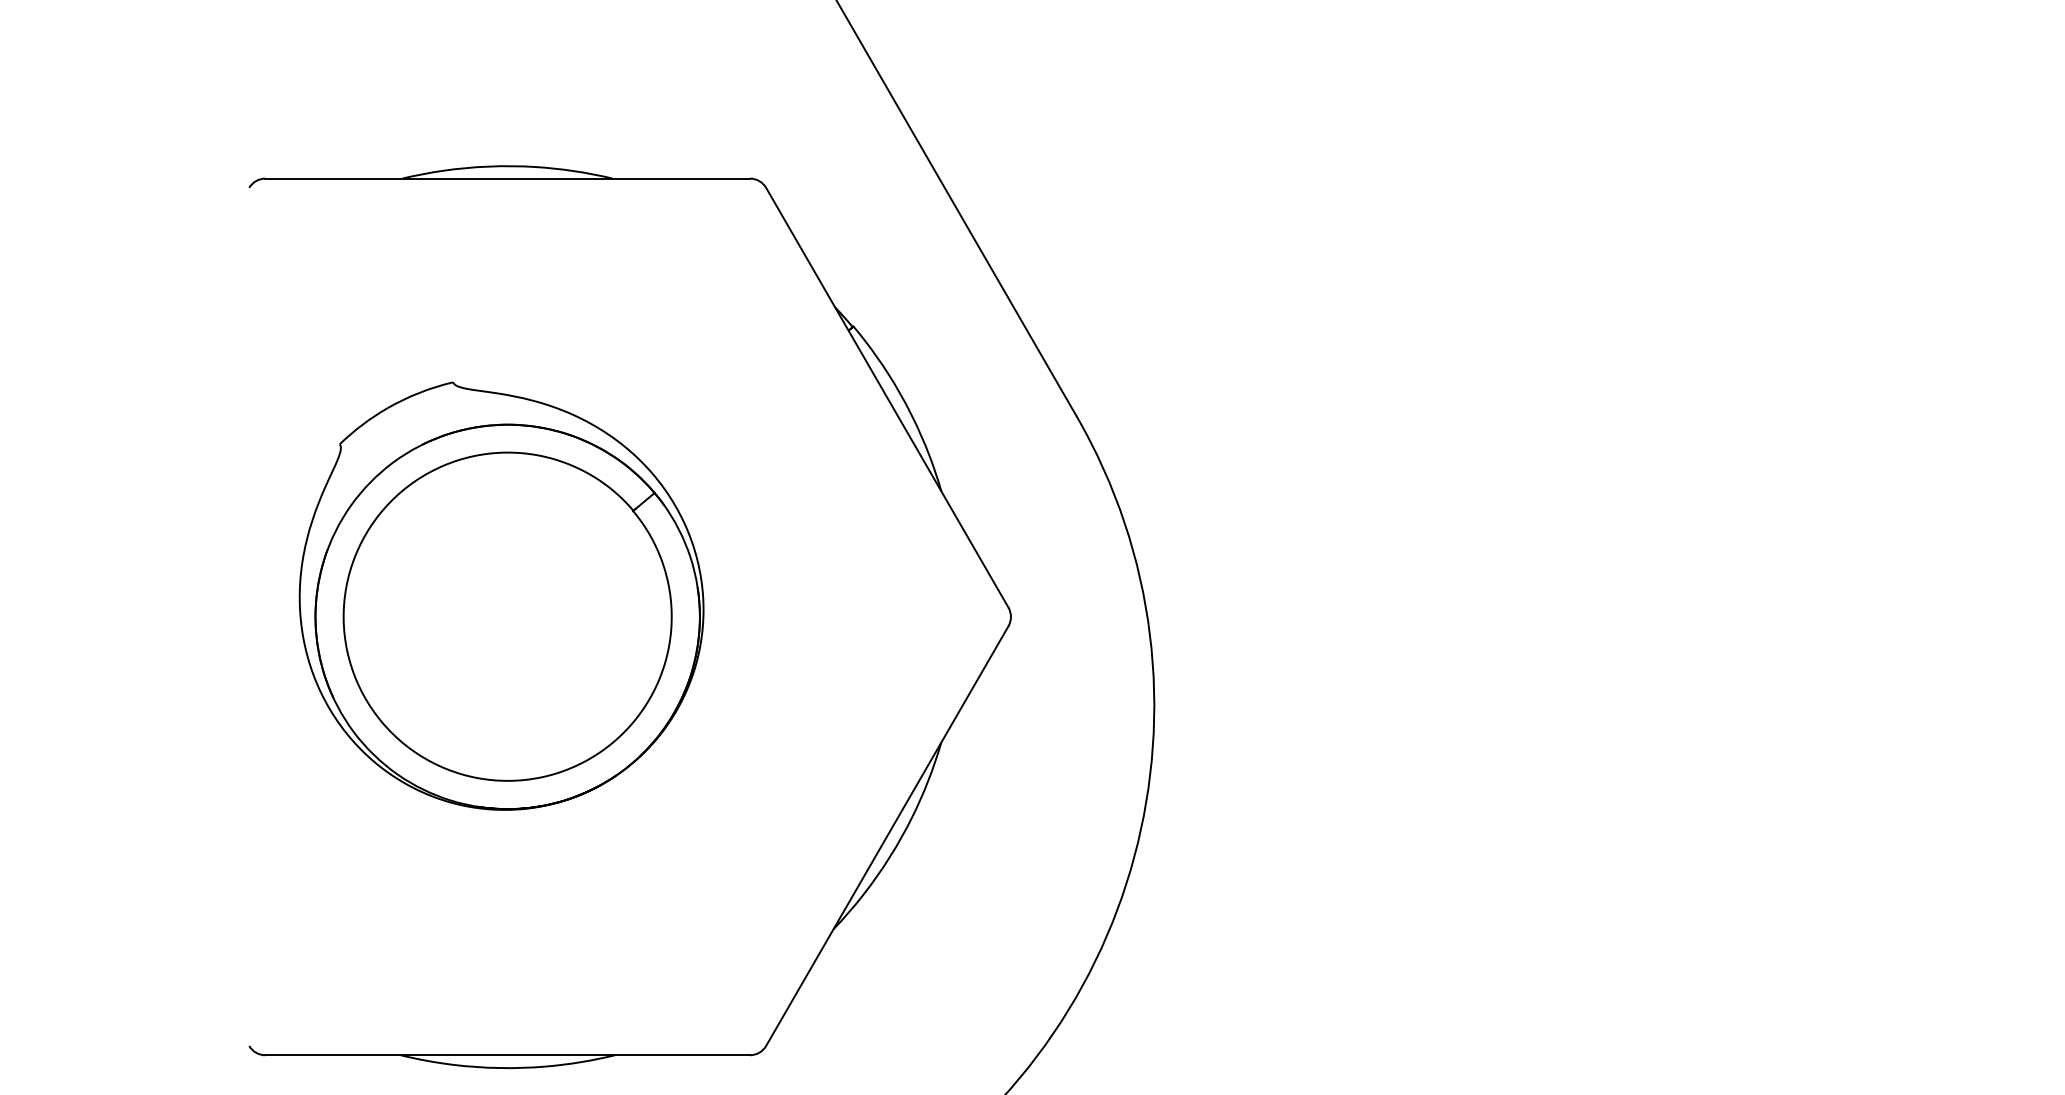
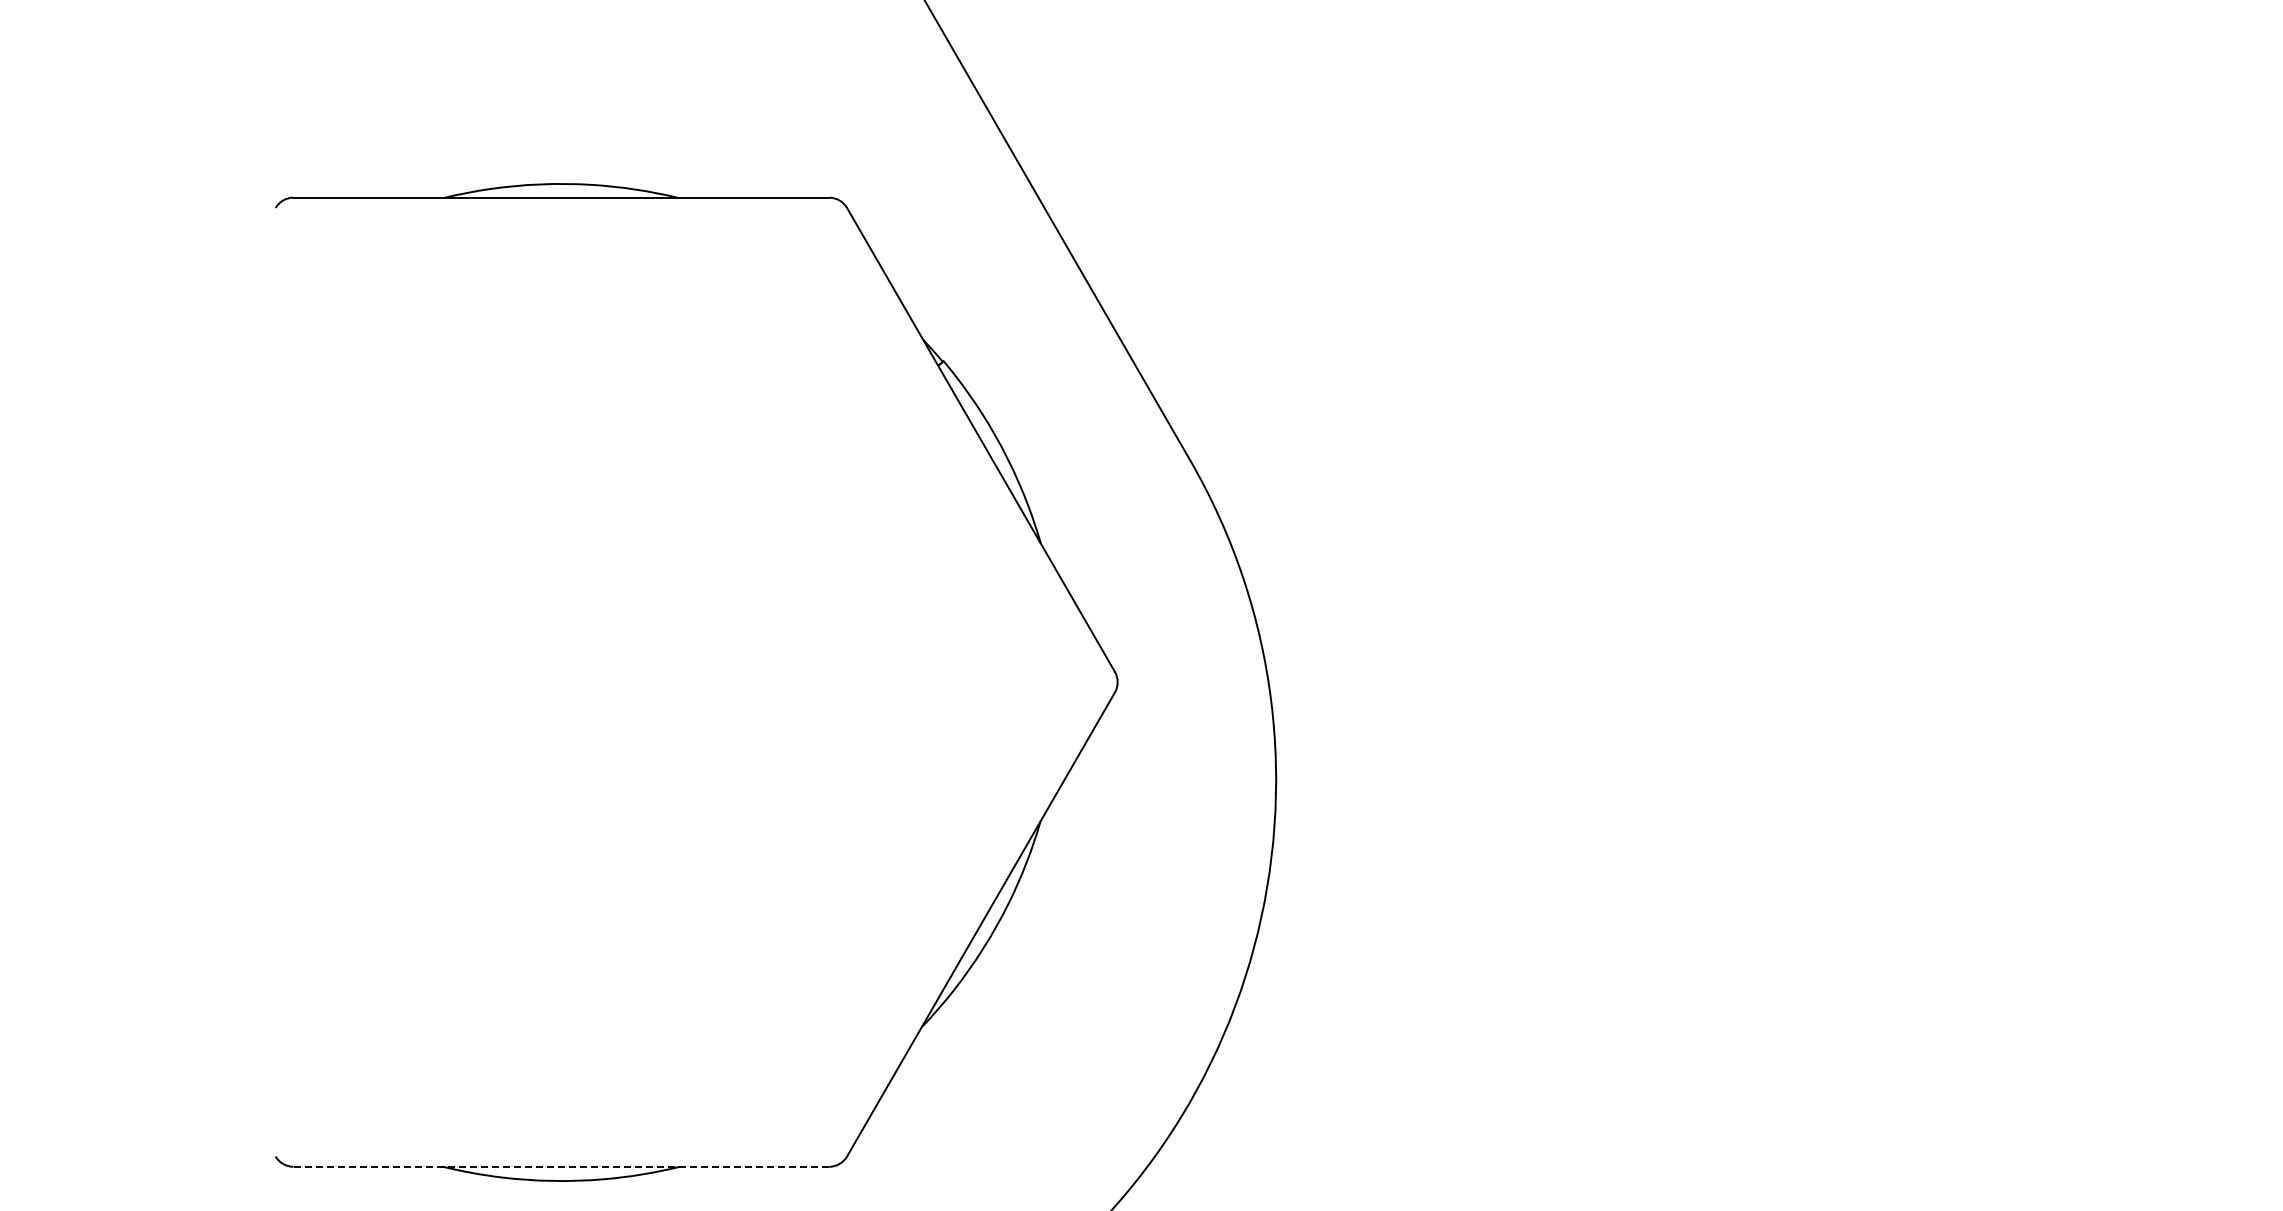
part: (501, 596) -> (554, 659), removed
line: (507, 1054) -> (561, 1166), solid -> dashed

